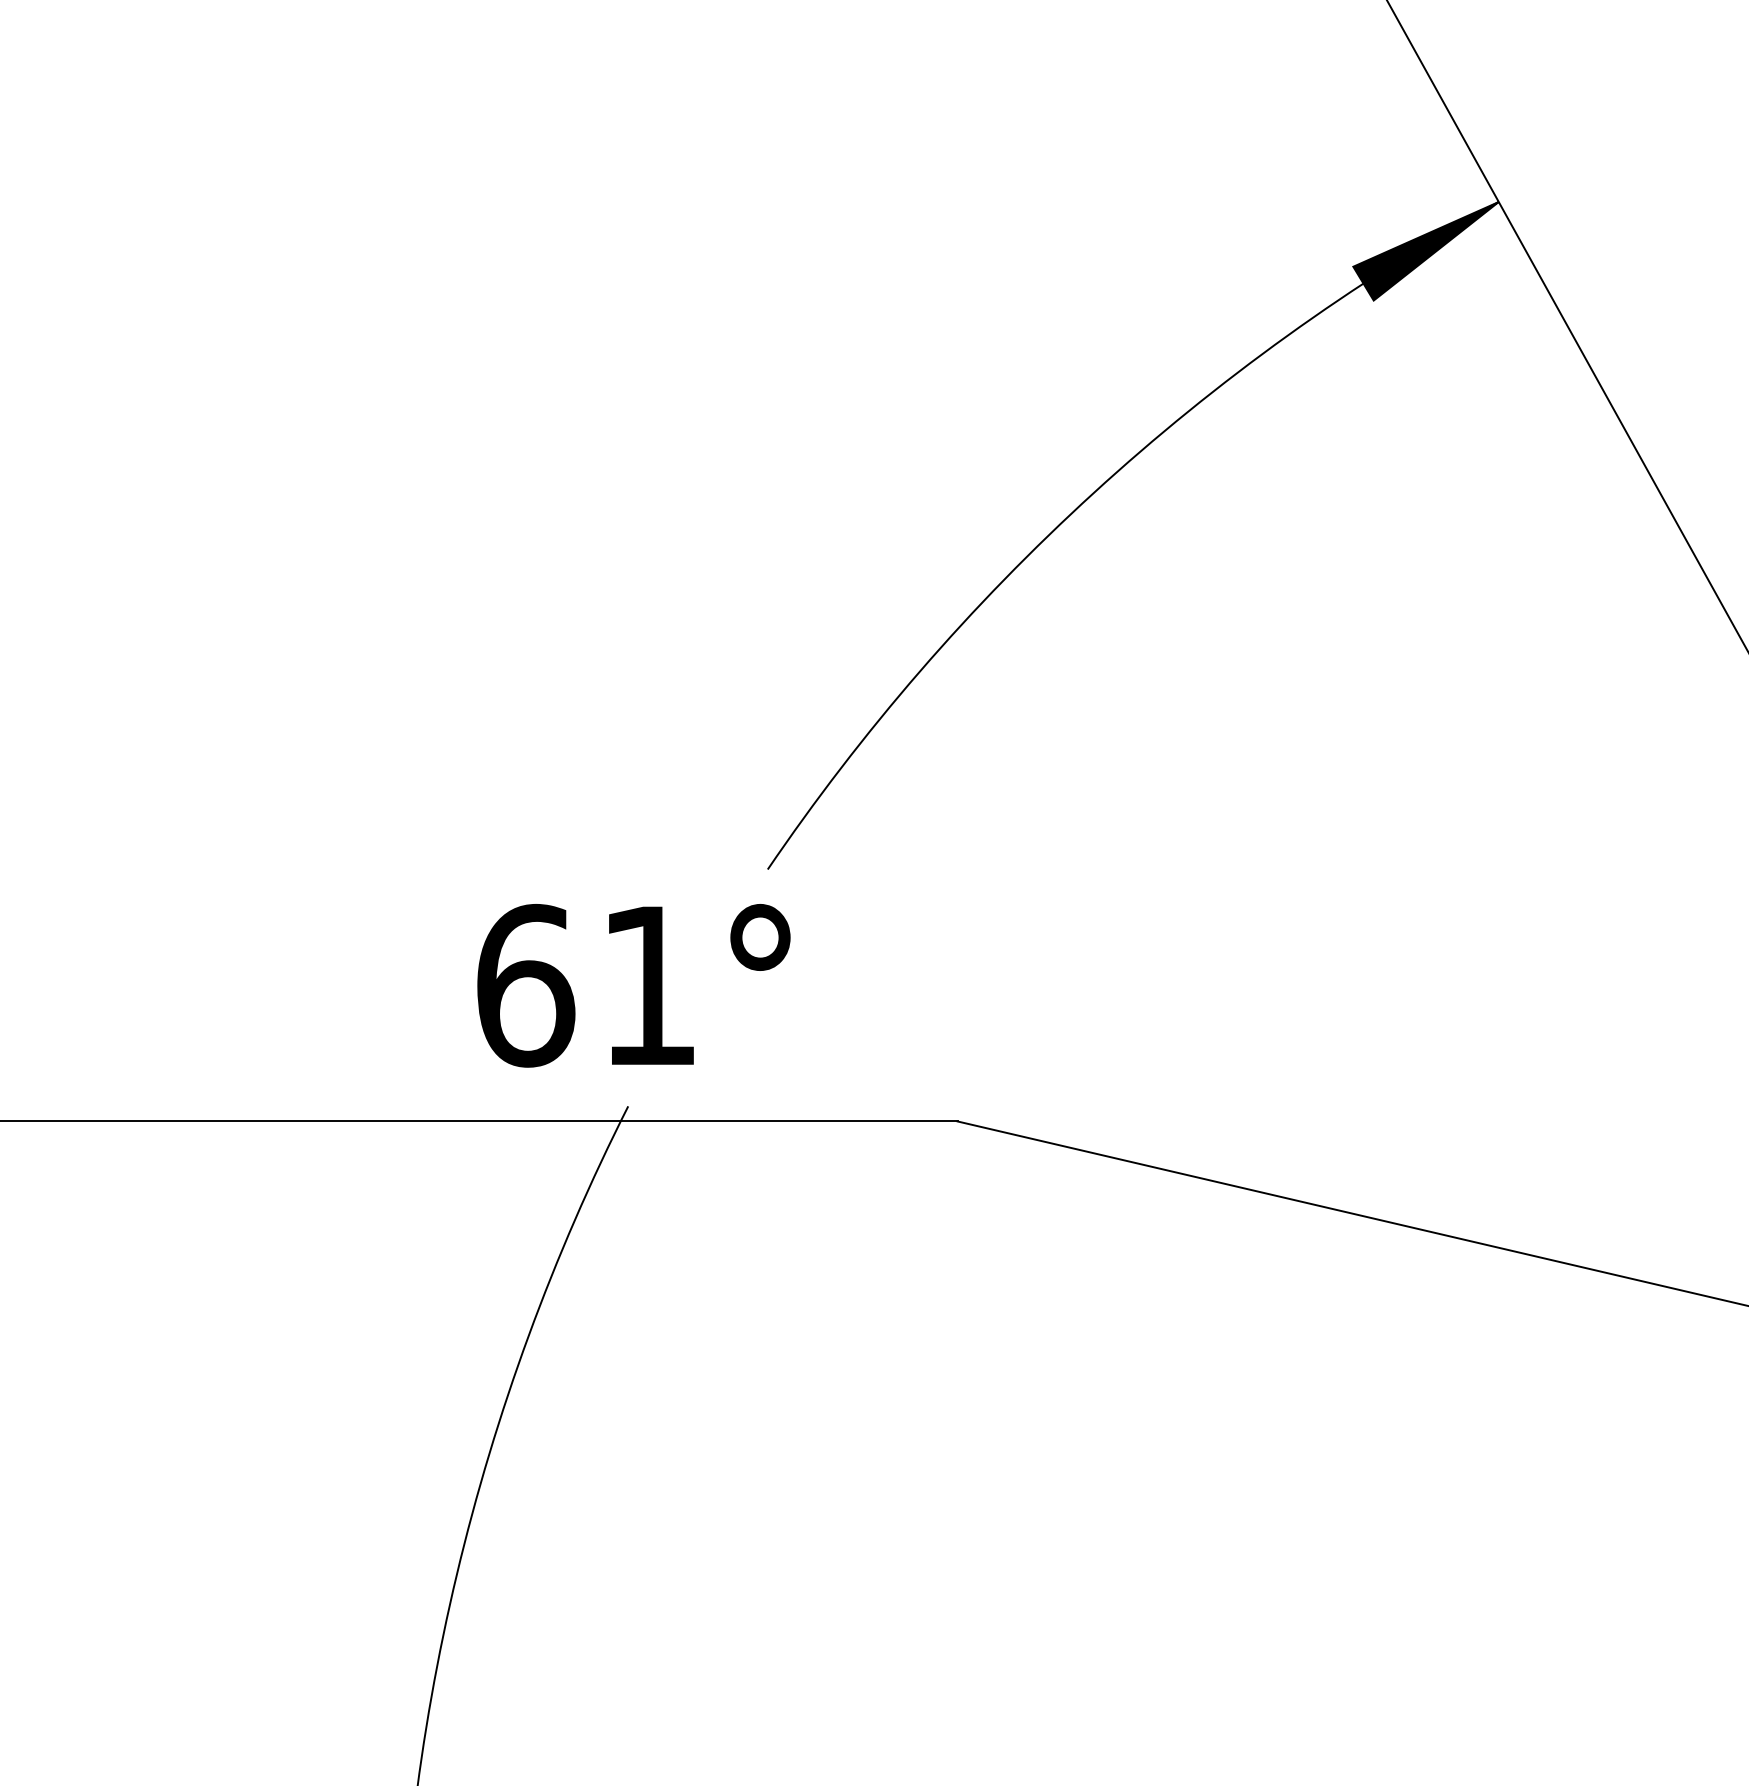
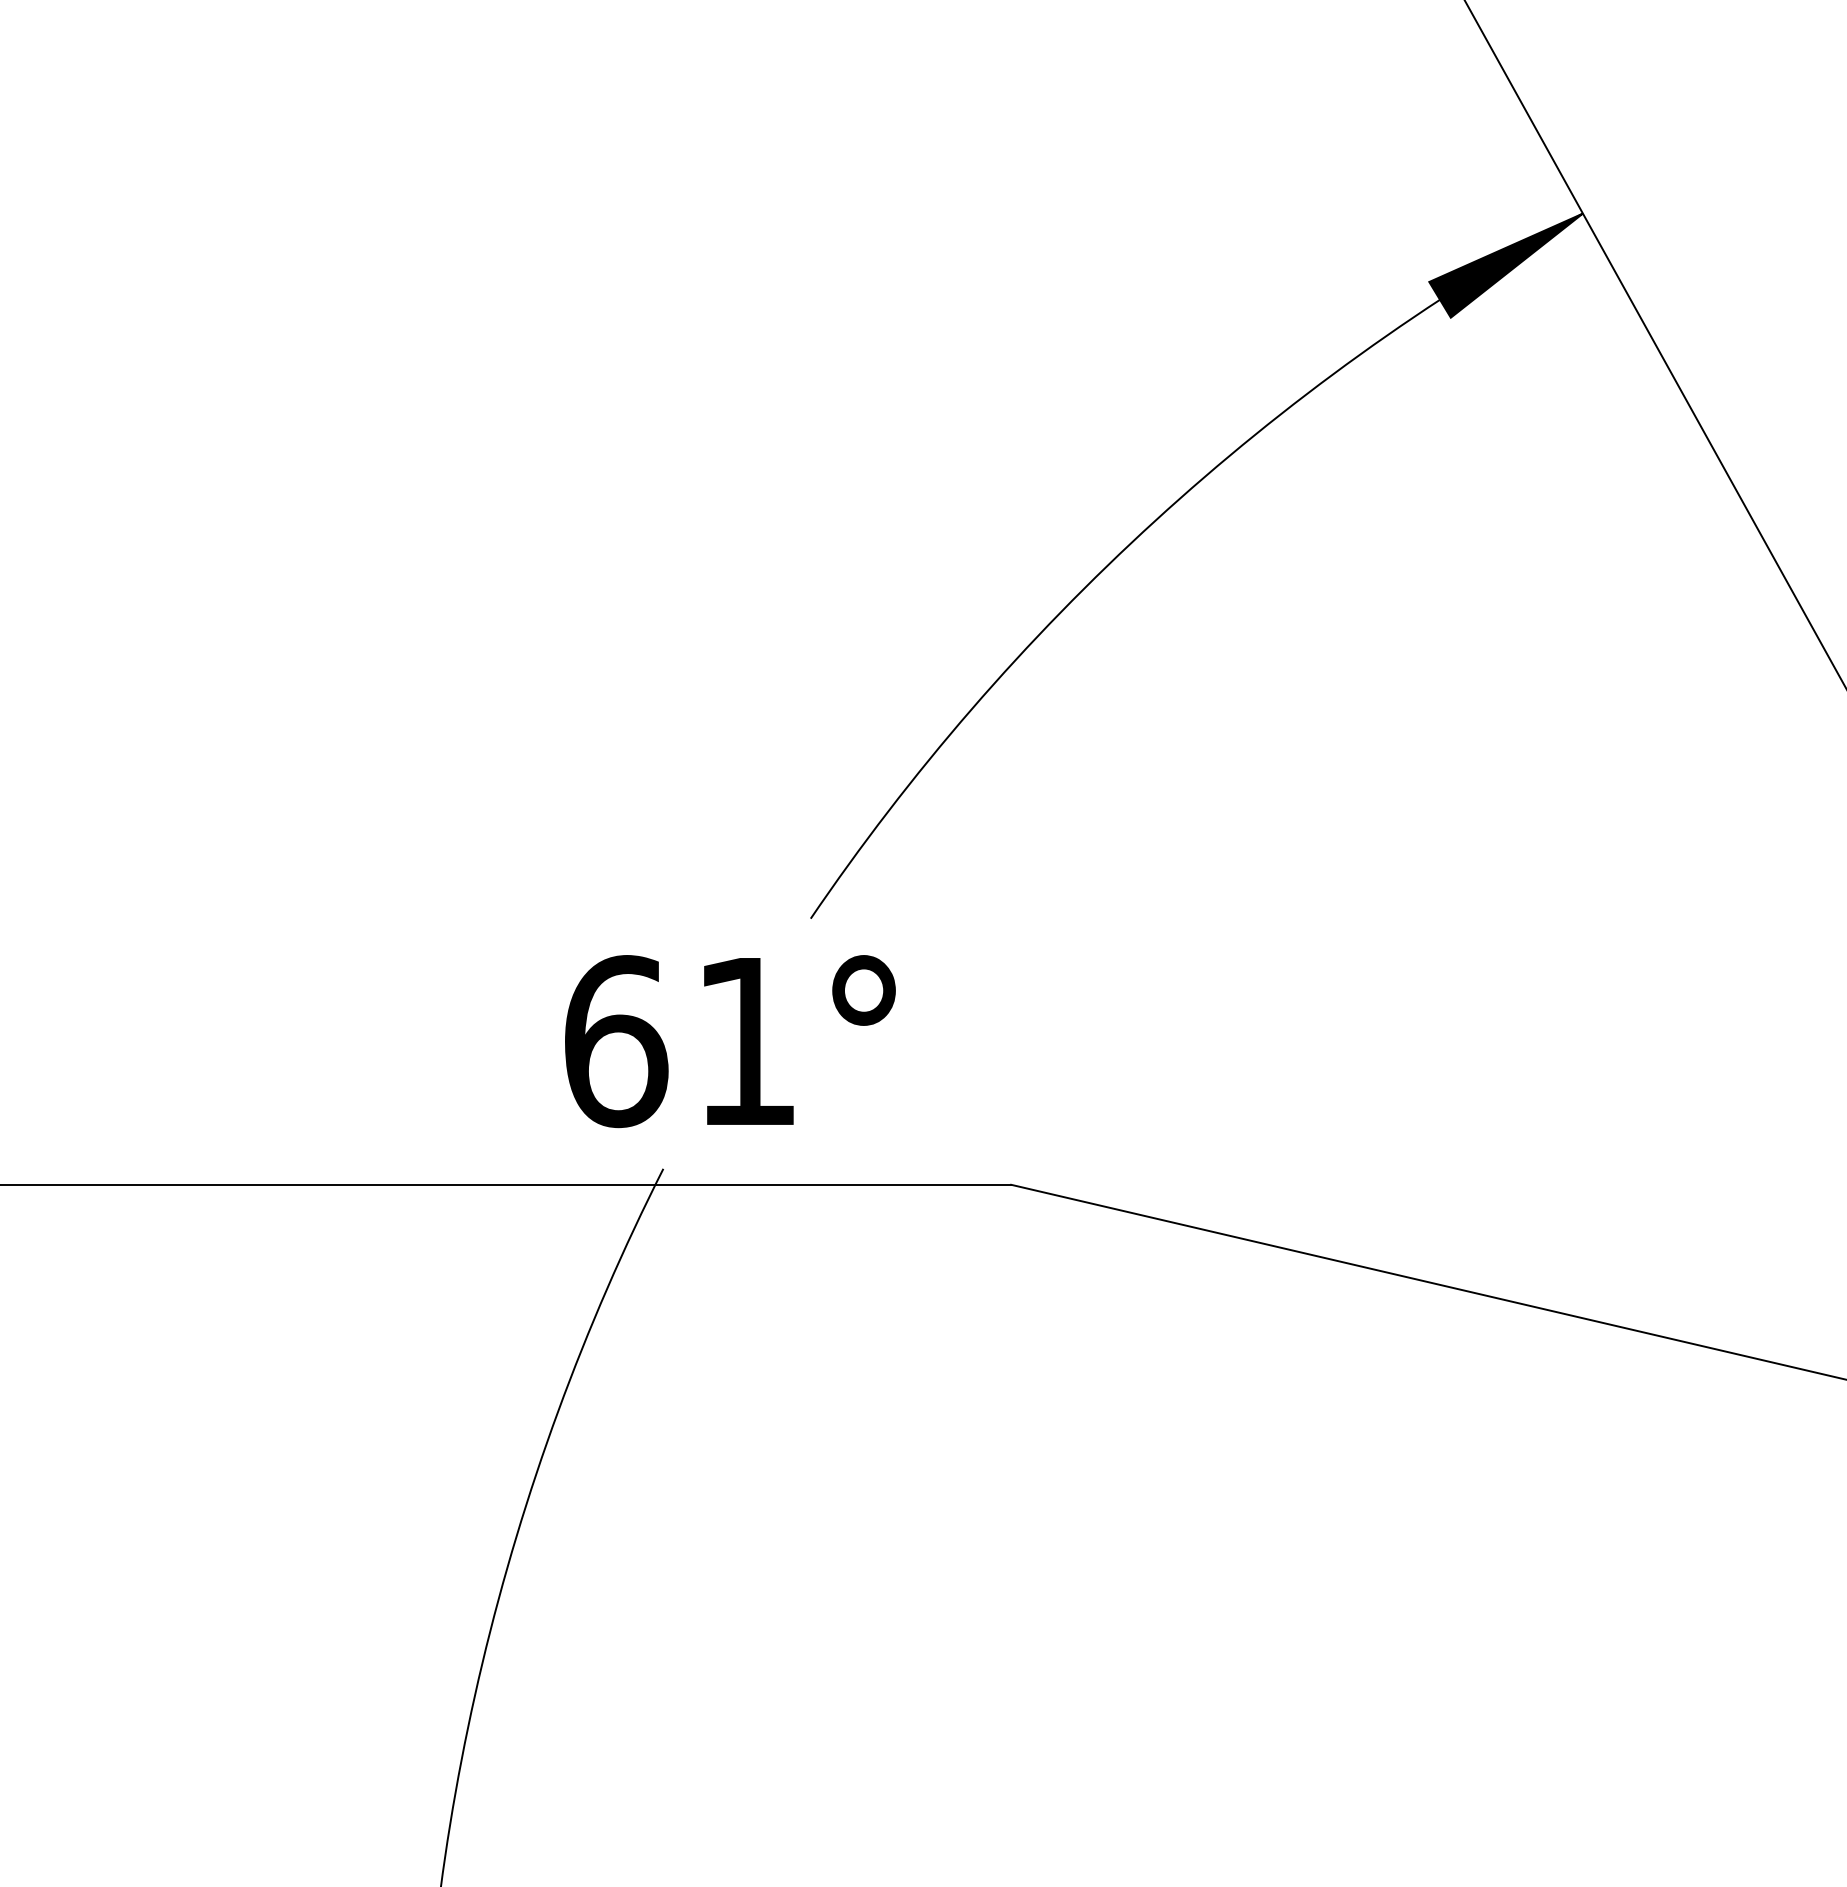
text: (634, 985) -> (730, 1041), moved

